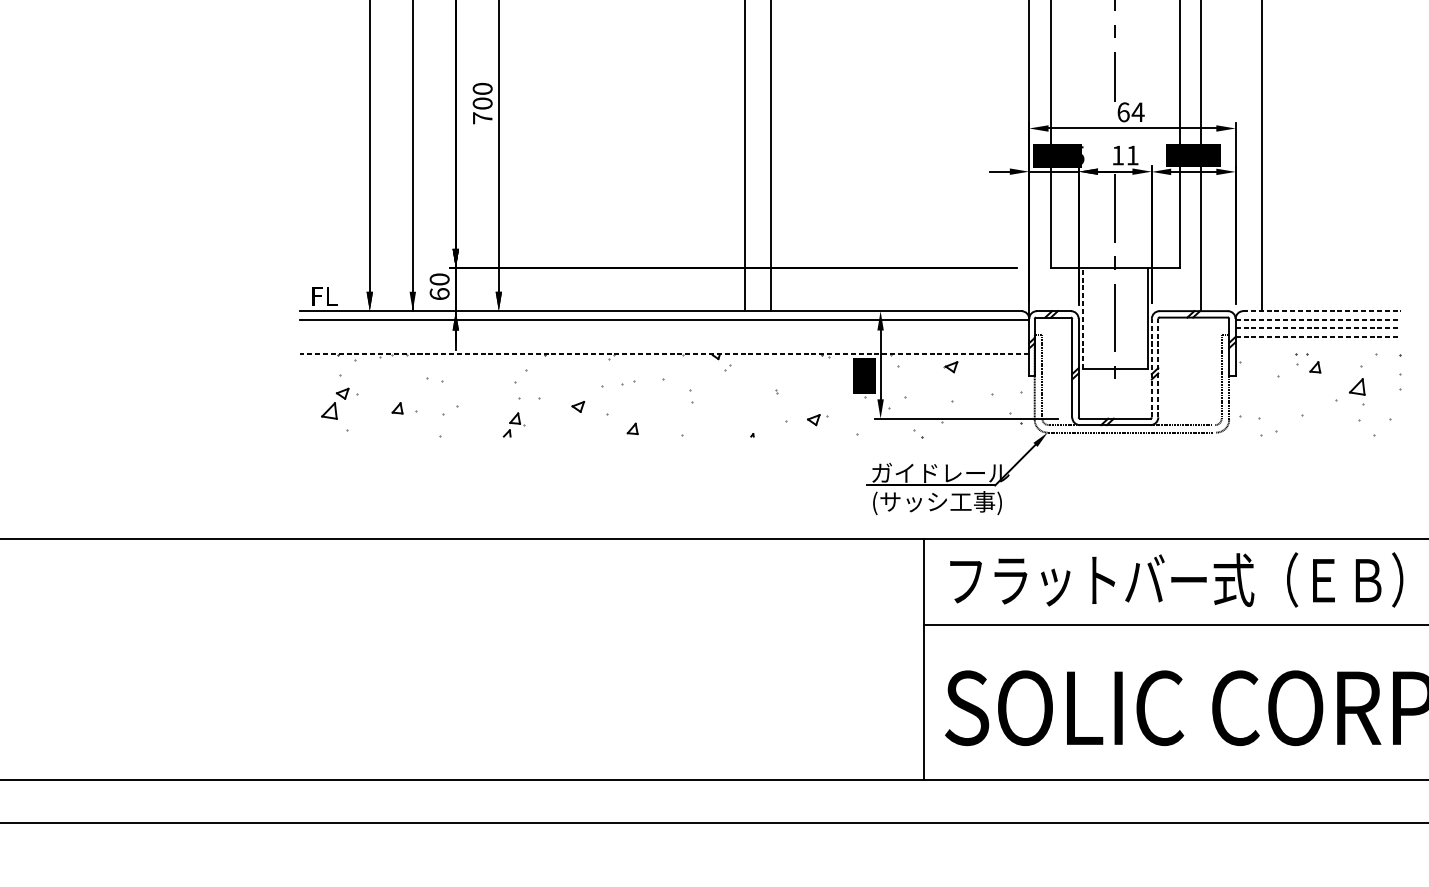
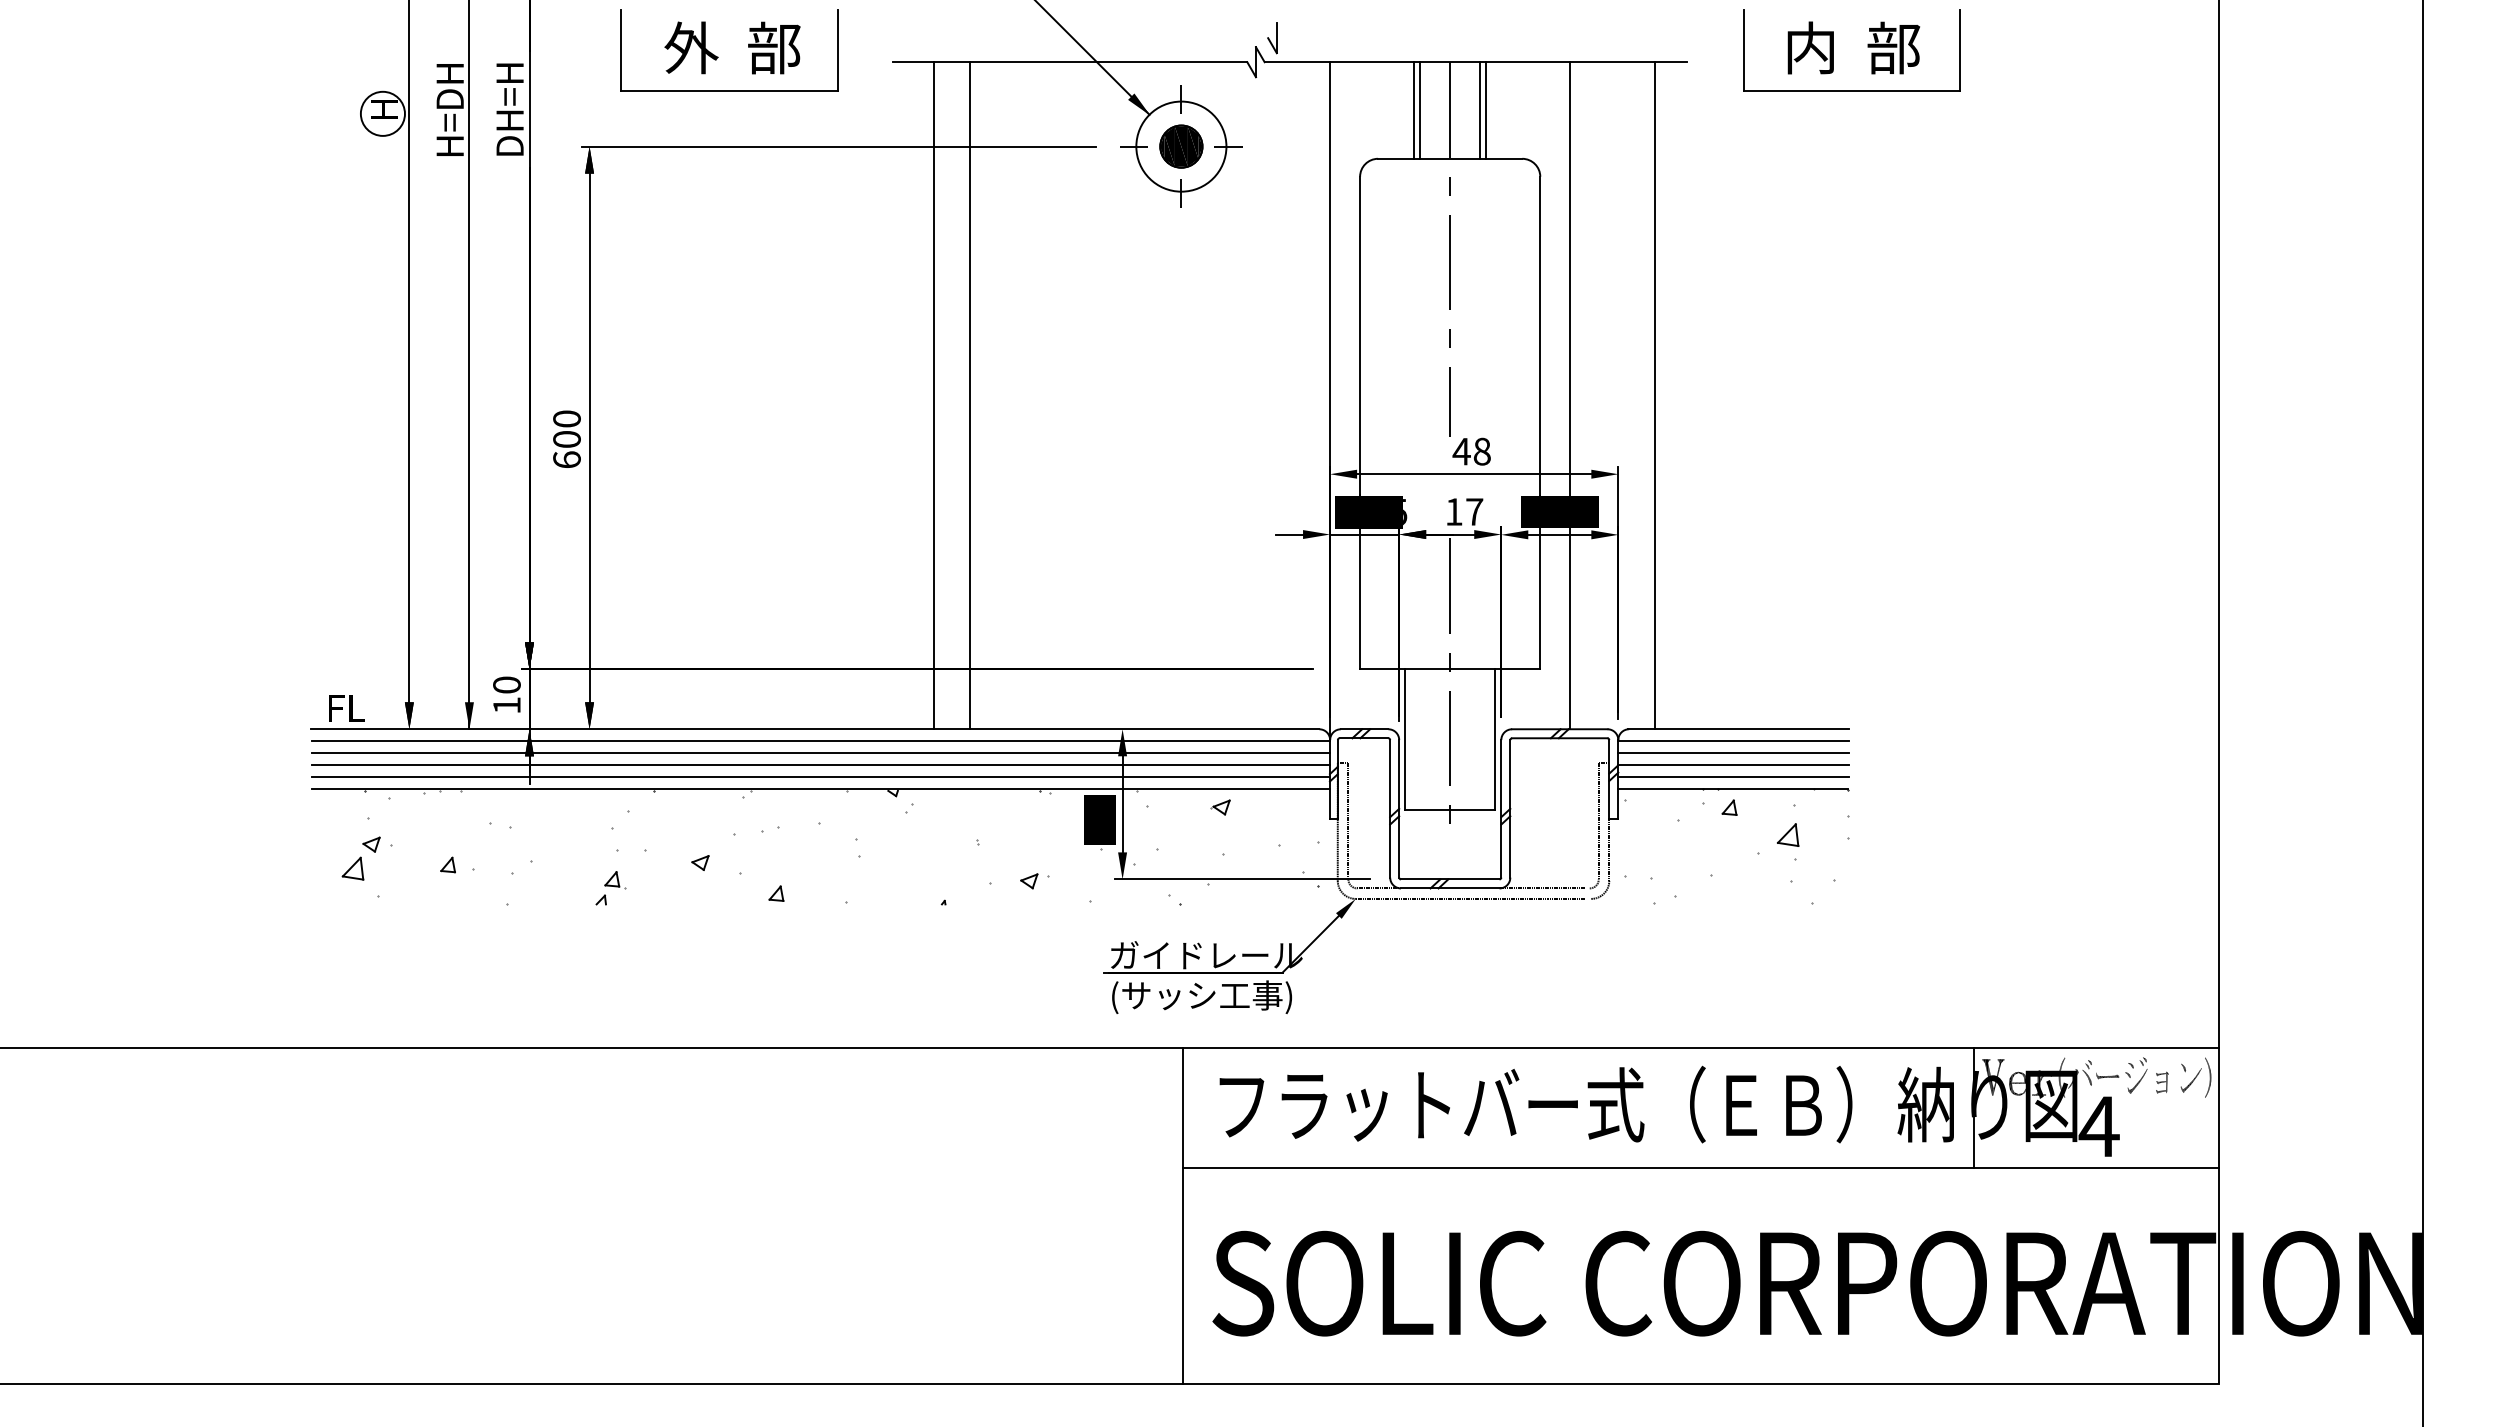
text: (1130, 112) -> (1471, 451), 64 -> 48
text: (482, 117) -> (566, 459), 700 -> 600
text: (1132, 155) -> (1474, 511), 11 -> 17
text: (439, 293) -> (506, 704), 60 -> 10
line: (1322, 311) -> (1739, 729), dashed -> solid
line: (1083, 318) -> (1405, 739), dashed -> solid
line: (1318, 319) -> (1734, 741), dashed -> solid
line: (664, 328) -> (820, 753), added
line: (1318, 328) -> (1734, 753), dashed -> solid
line: (664, 337) -> (820, 765), added
line: (1318, 337) -> (1734, 765), dashed -> solid
line: (664, 345) -> (820, 777), added
line: (1318, 345) -> (1733, 777), added
line: (664, 354) -> (821, 789), dashed -> solid
line: (1317, 354) -> (1732, 789), added
line: (1151, 367) -> (1501, 808), dashed -> solid
line: (1158, 367) -> (1510, 808), dashed -> solid

